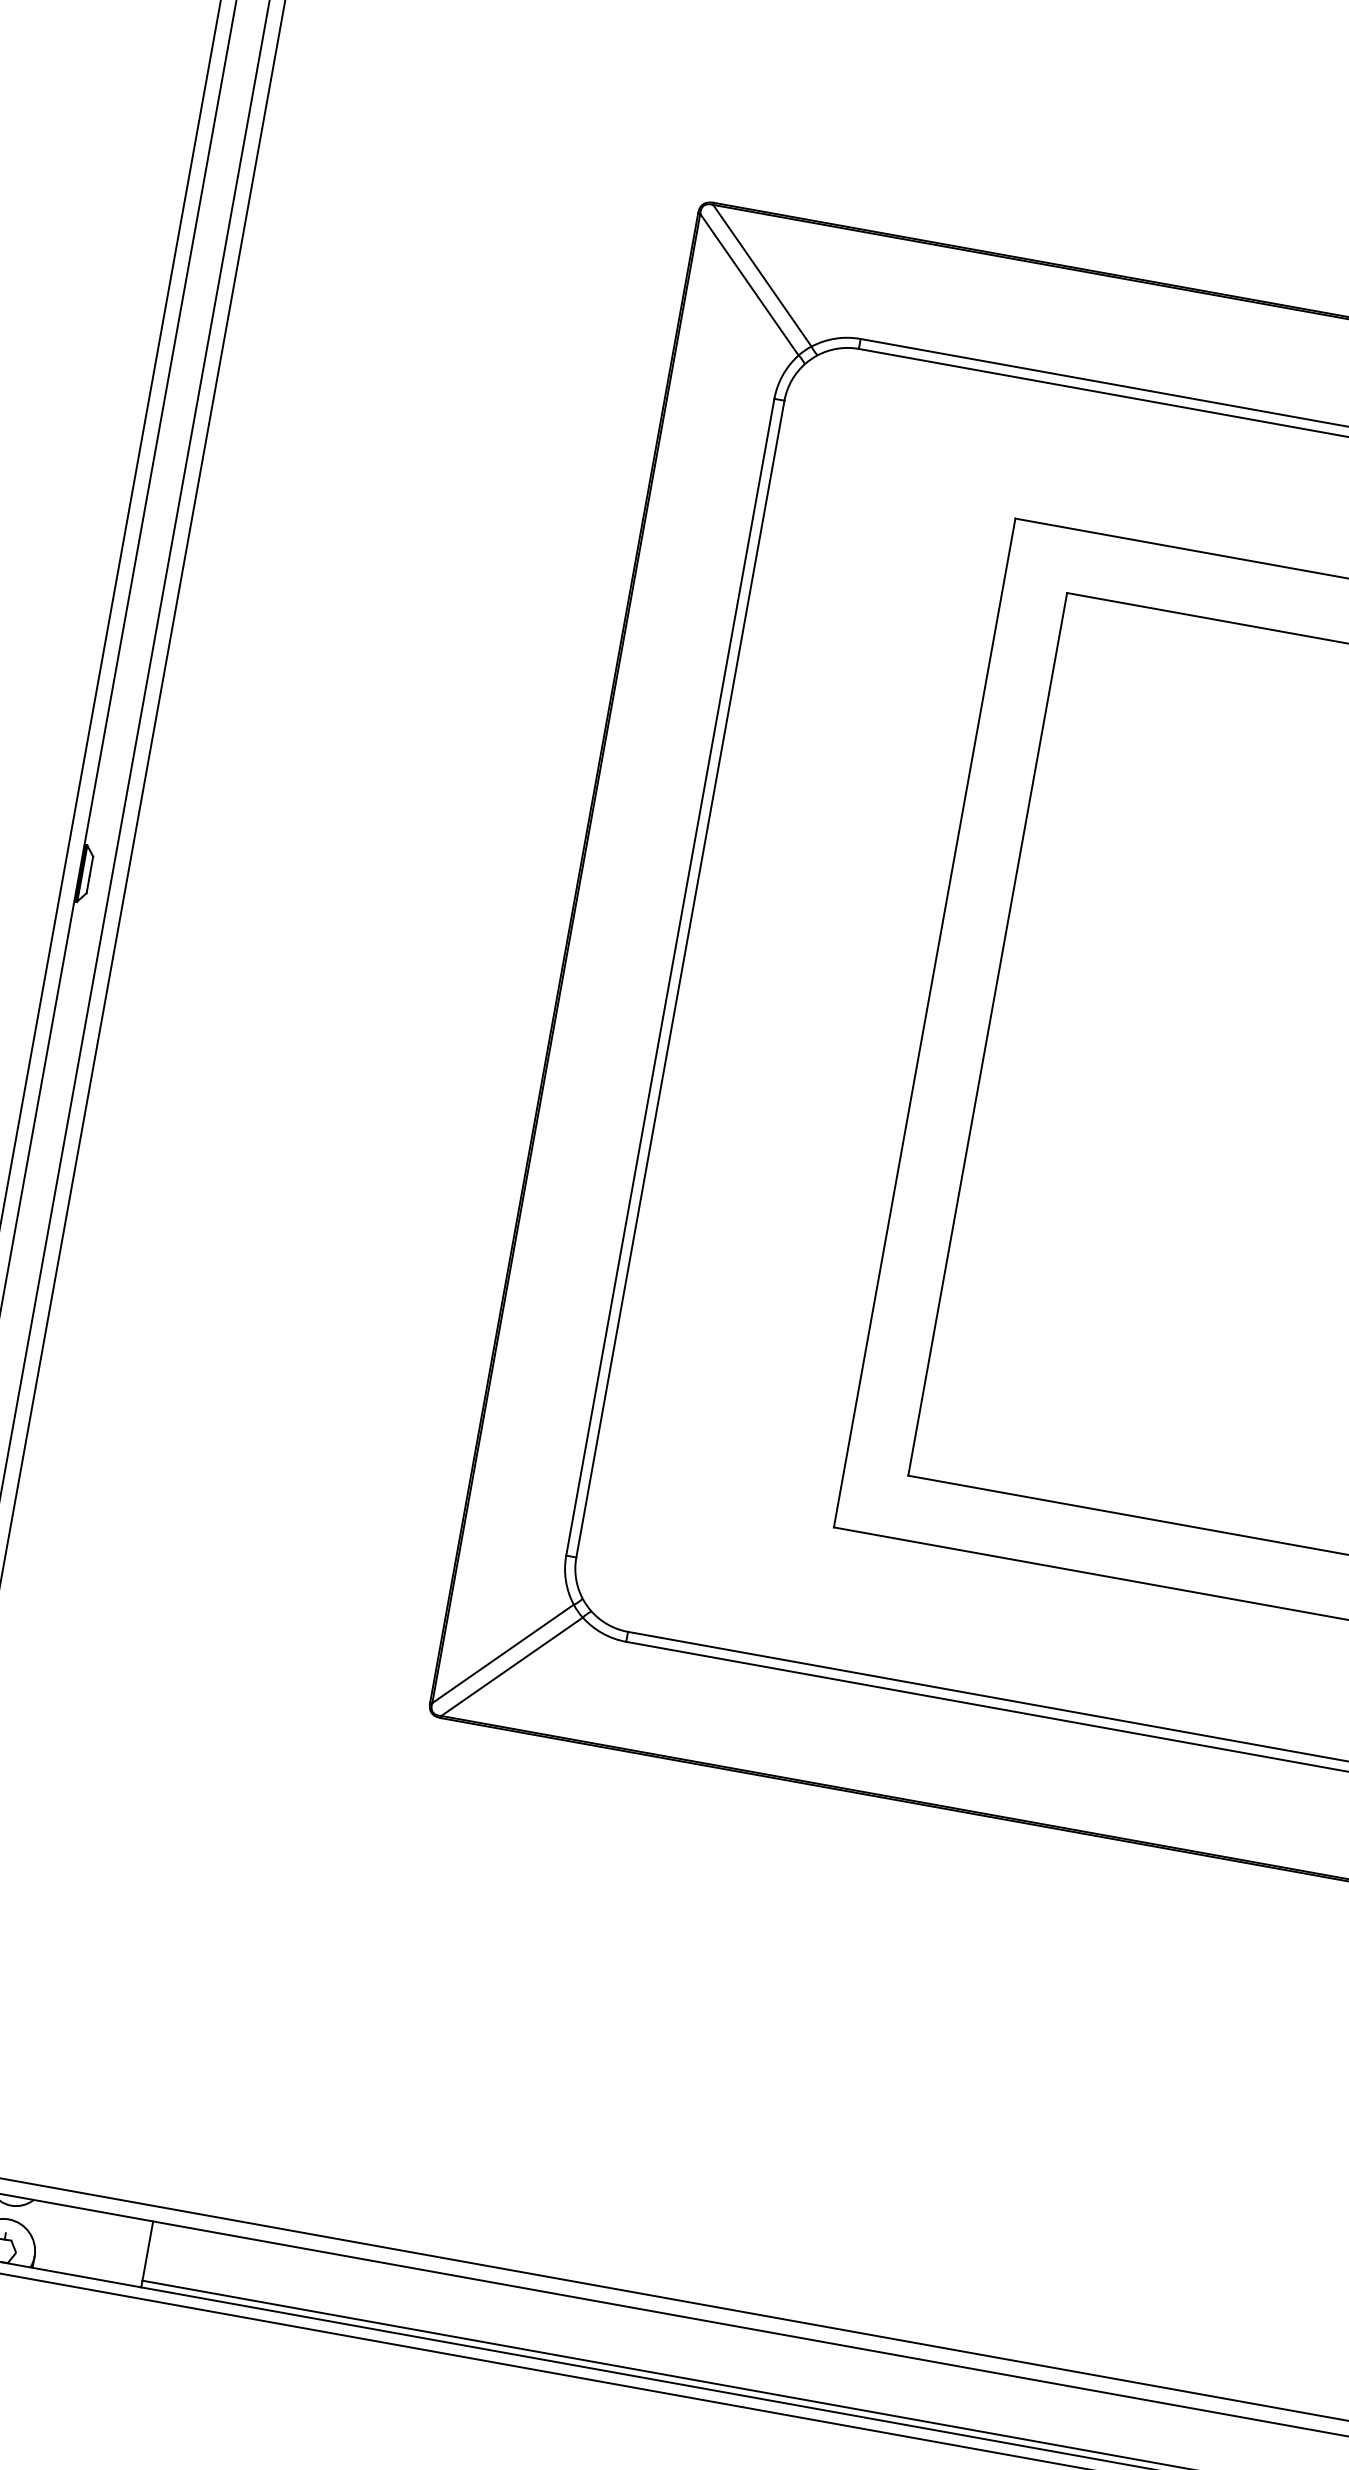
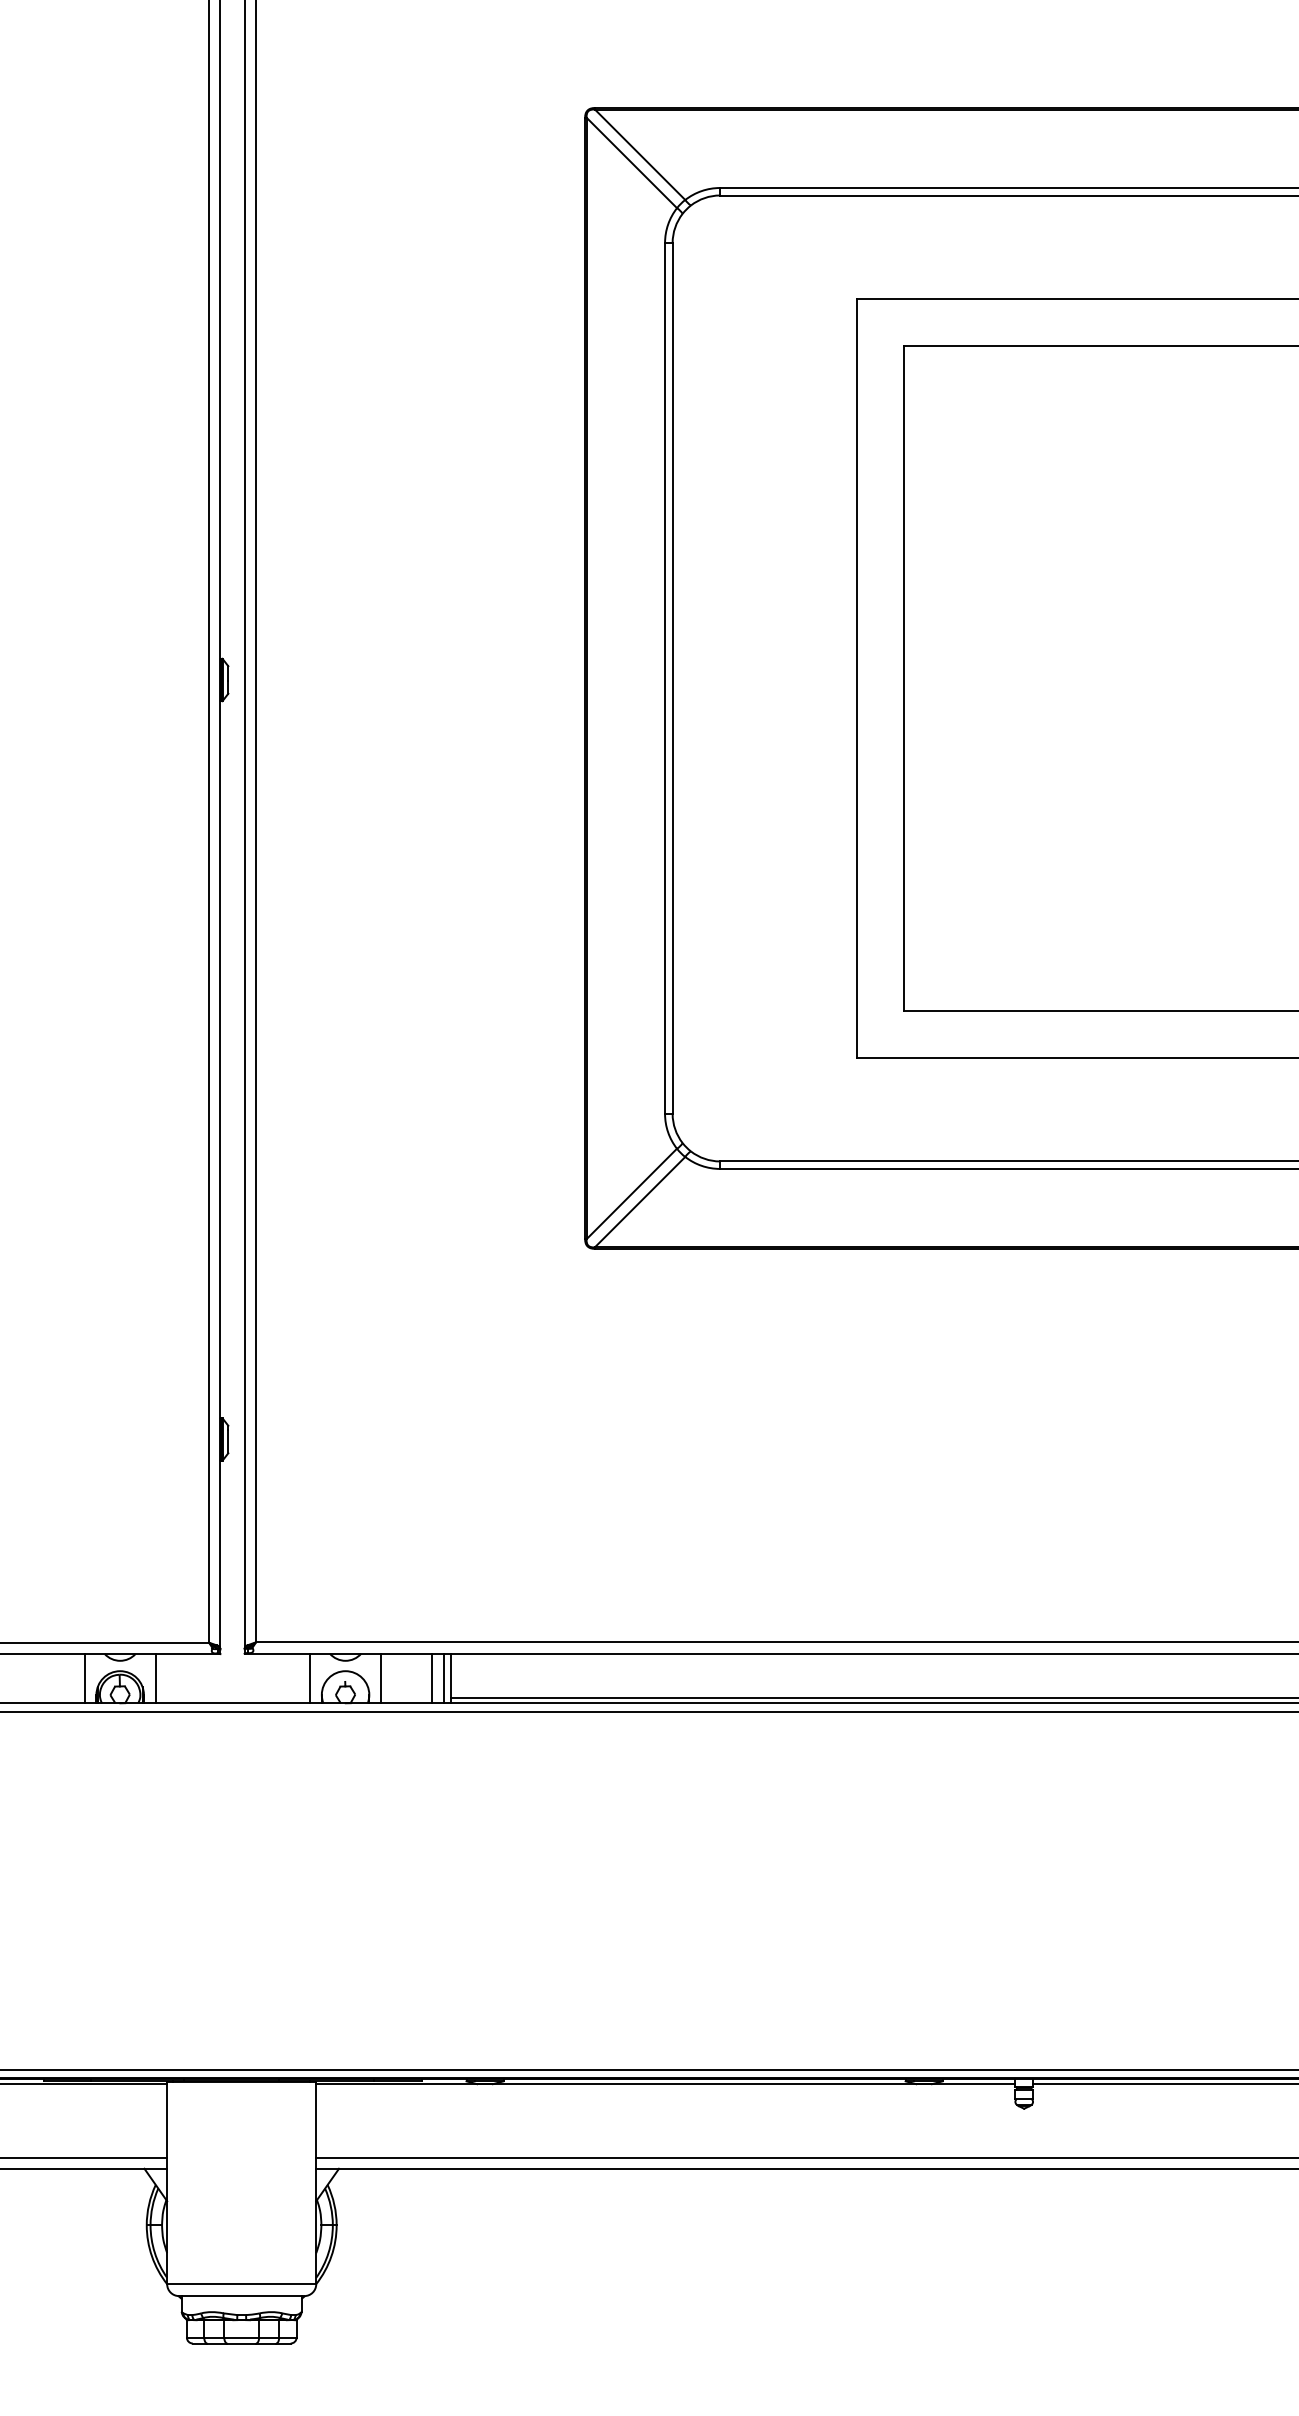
line: (54, 2237) -> (381, 1678), added
line: (122, 2249) -> (432, 1678), added
line: (137, 2252) -> (443, 1678), added

